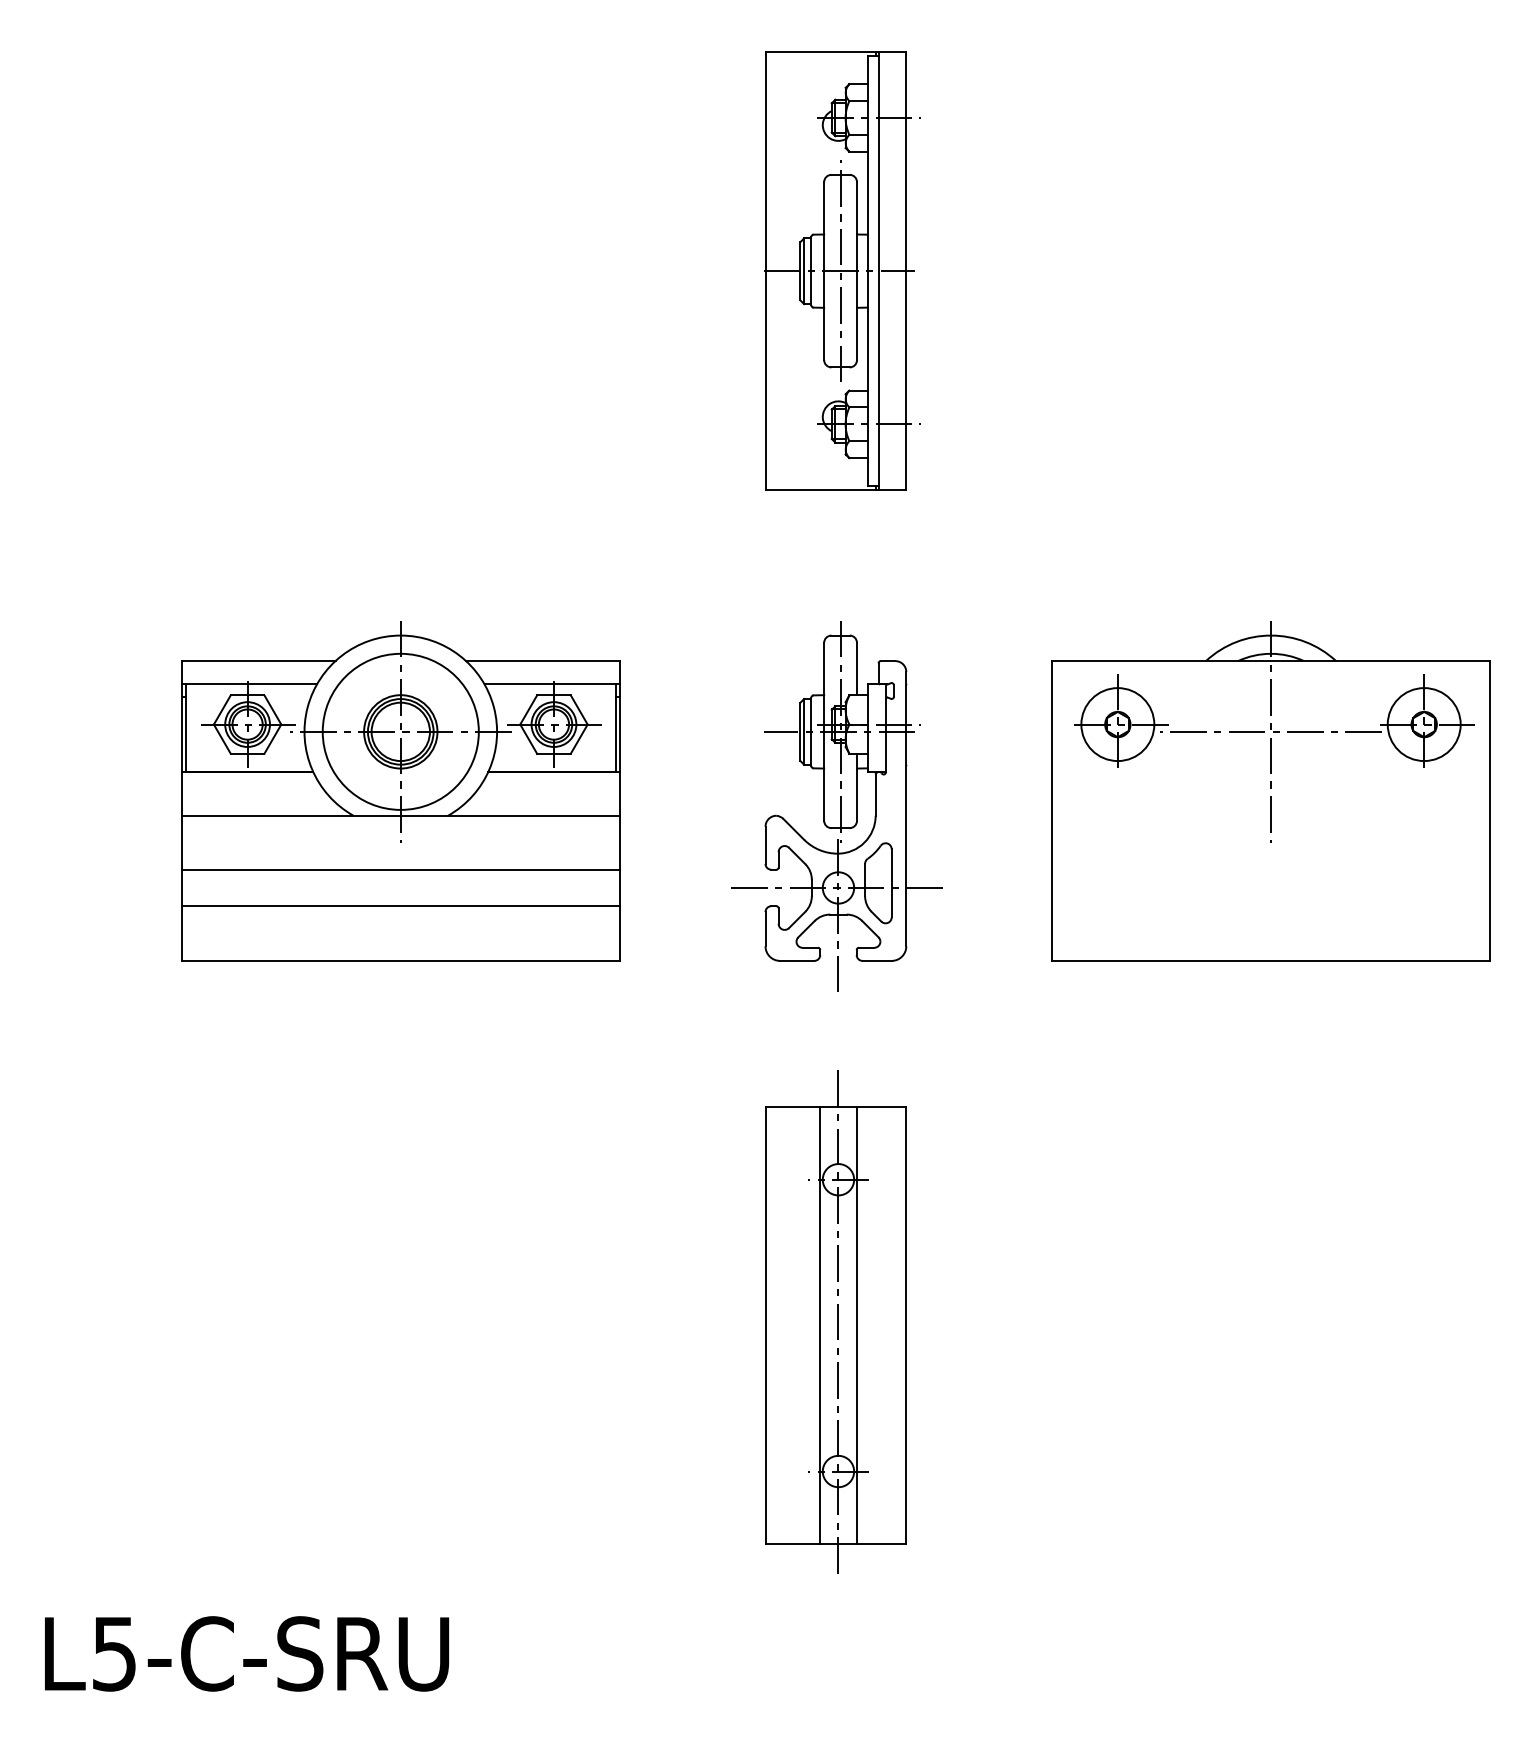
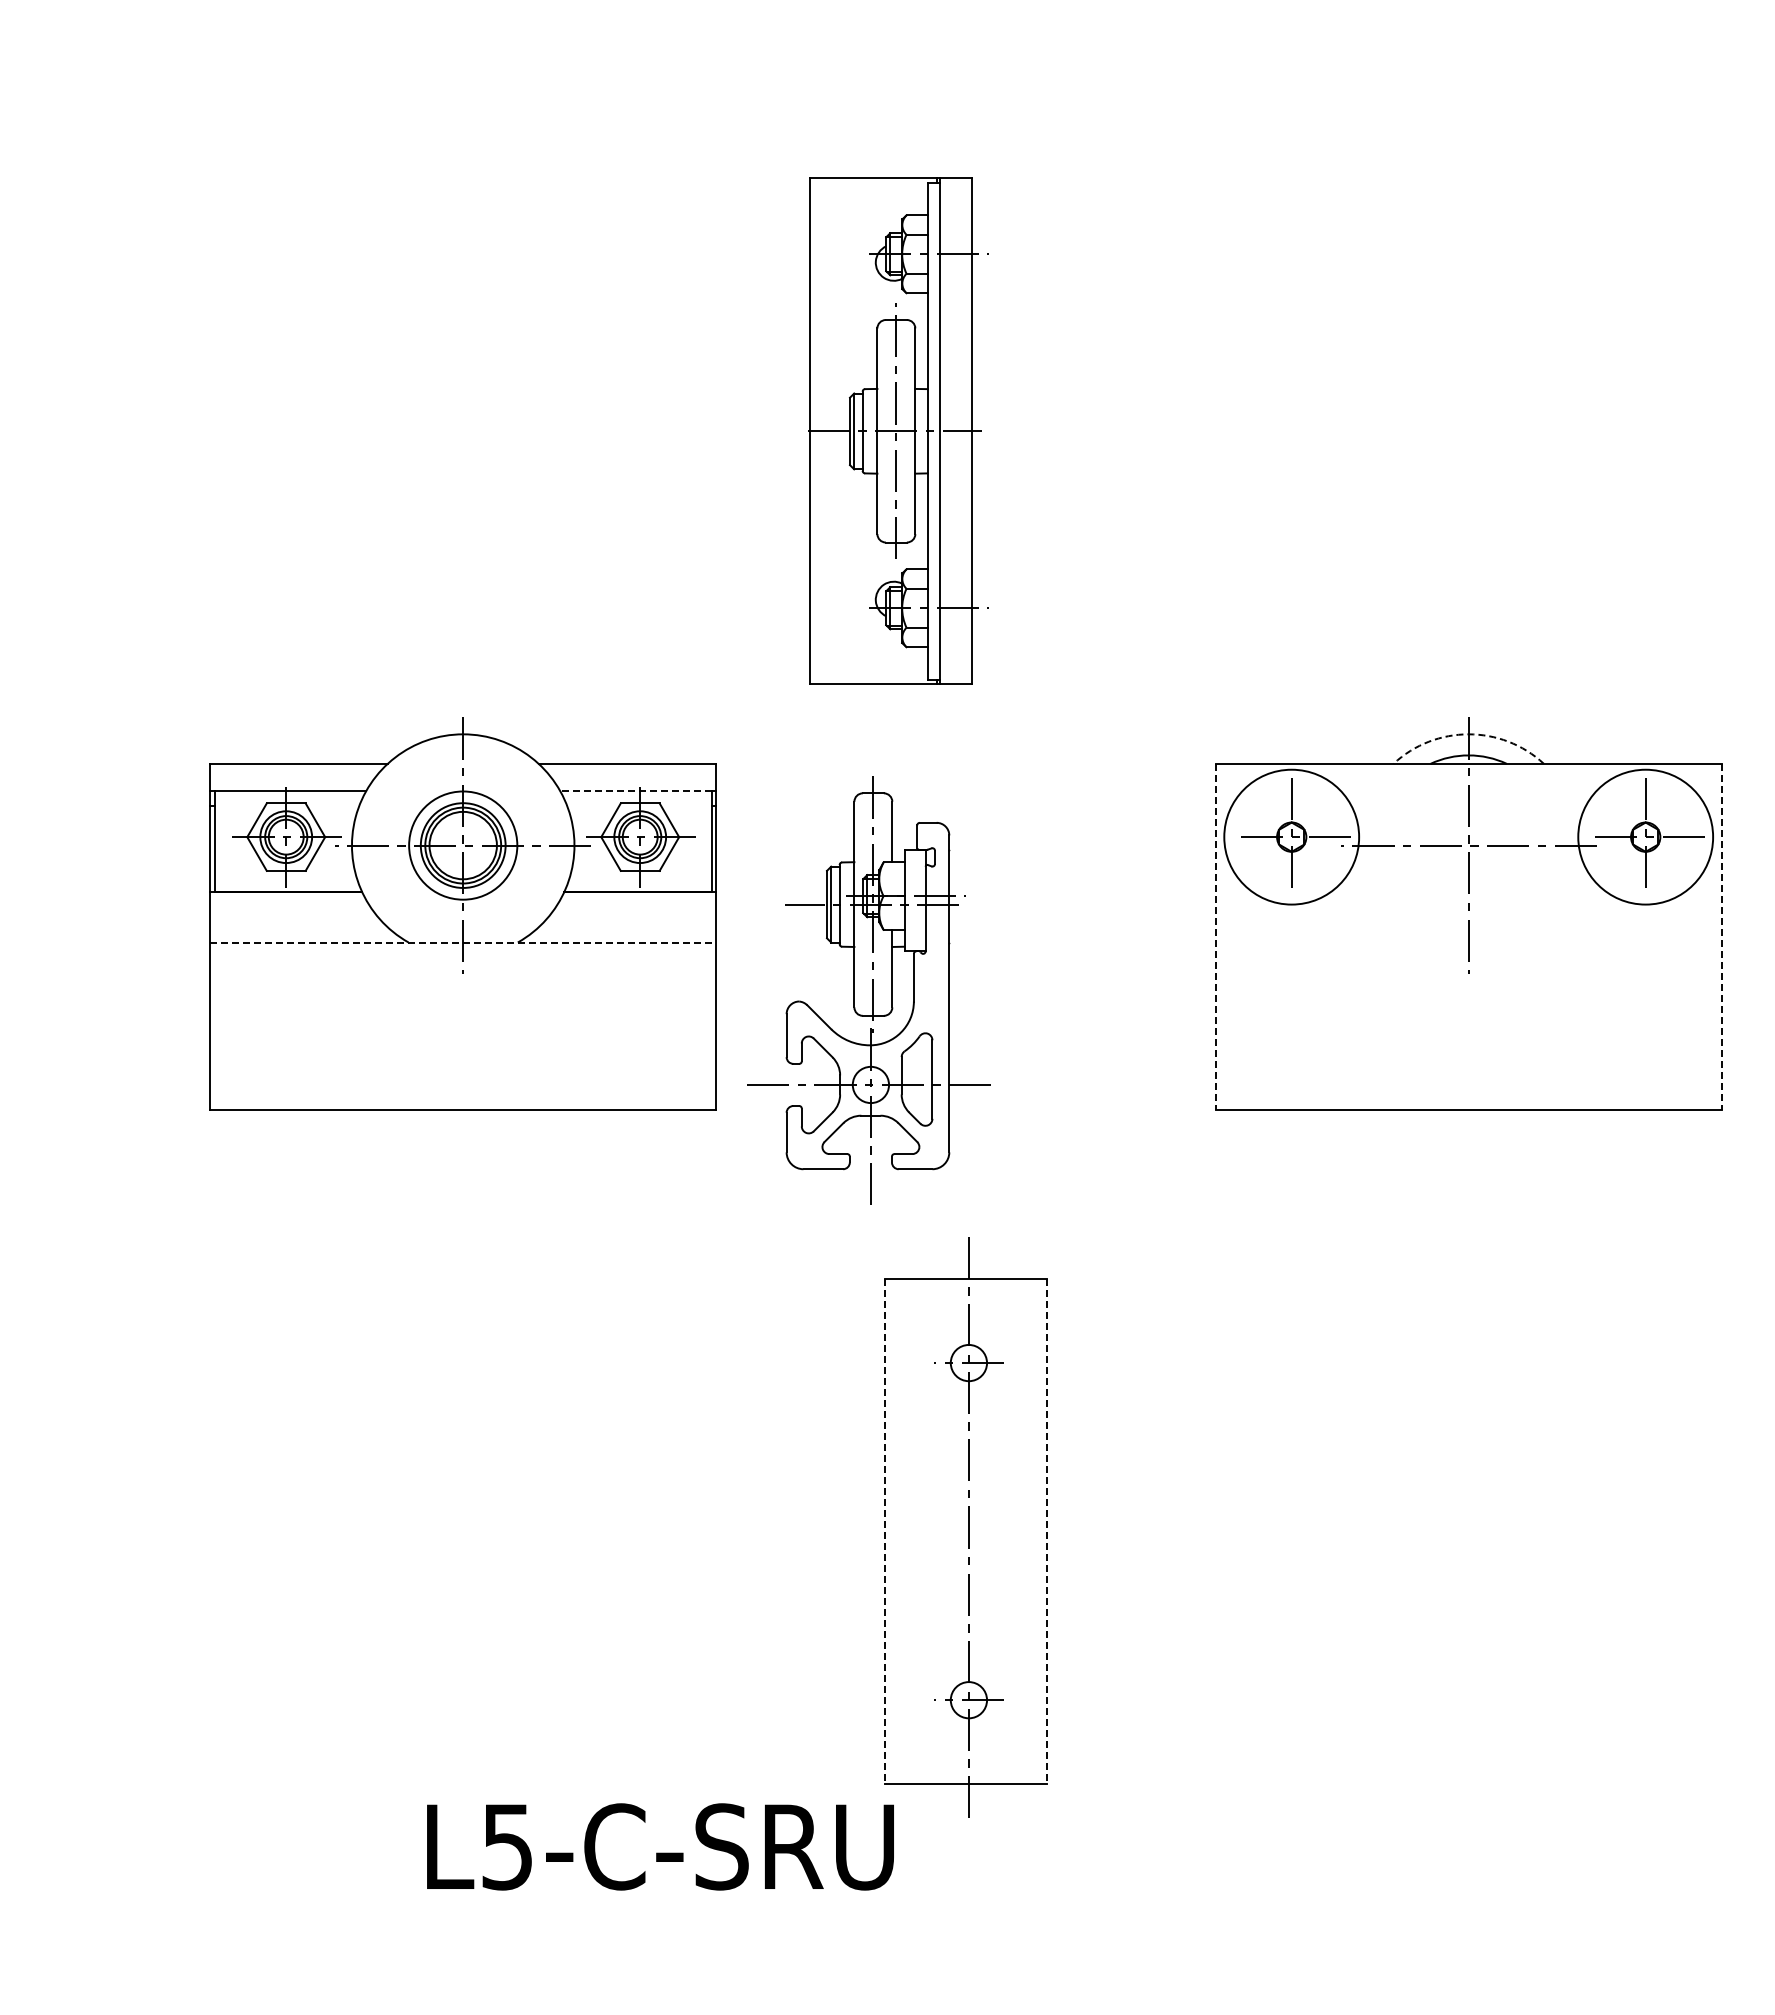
part: (842, 270) -> (898, 430), moved
arc: (1270, 635) -> (1468, 734), solid -> dashed
line: (549, 684) -> (635, 790), solid -> dashed
circle: (1117, 724) -> (1291, 837), size x1.6
circle: (1424, 724) -> (1645, 837), size x1.6
circle: (401, 731) -> (463, 845), size x0.6
part: (836, 806) -> (868, 990), moved
line: (1051, 811) -> (1215, 937), solid -> dashed
line: (1489, 811) -> (1721, 937), solid -> dashed
line: (401, 815) -> (463, 942), solid -> dashed
line: (401, 869) -> (463, 1004), removed
line: (401, 906) -> (463, 1047), removed
line: (765, 1325) -> (884, 1531), solid -> dashed
line: (819, 1325) -> (947, 1531), removed
line: (856, 1325) -> (989, 1531), removed
line: (906, 1325) -> (1047, 1531), solid -> dashed
text: (246, 1653) -> (660, 1846), moved

